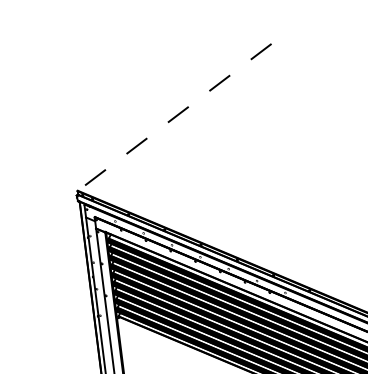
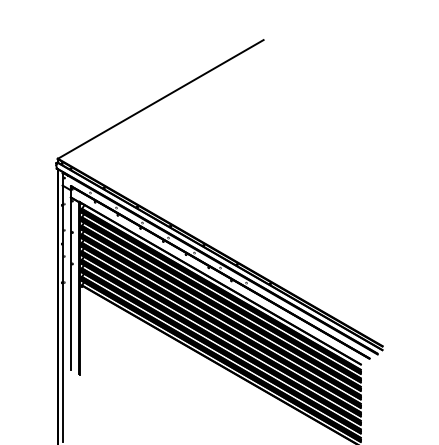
line: (174, 117) -> (160, 99), dashed -> solid

